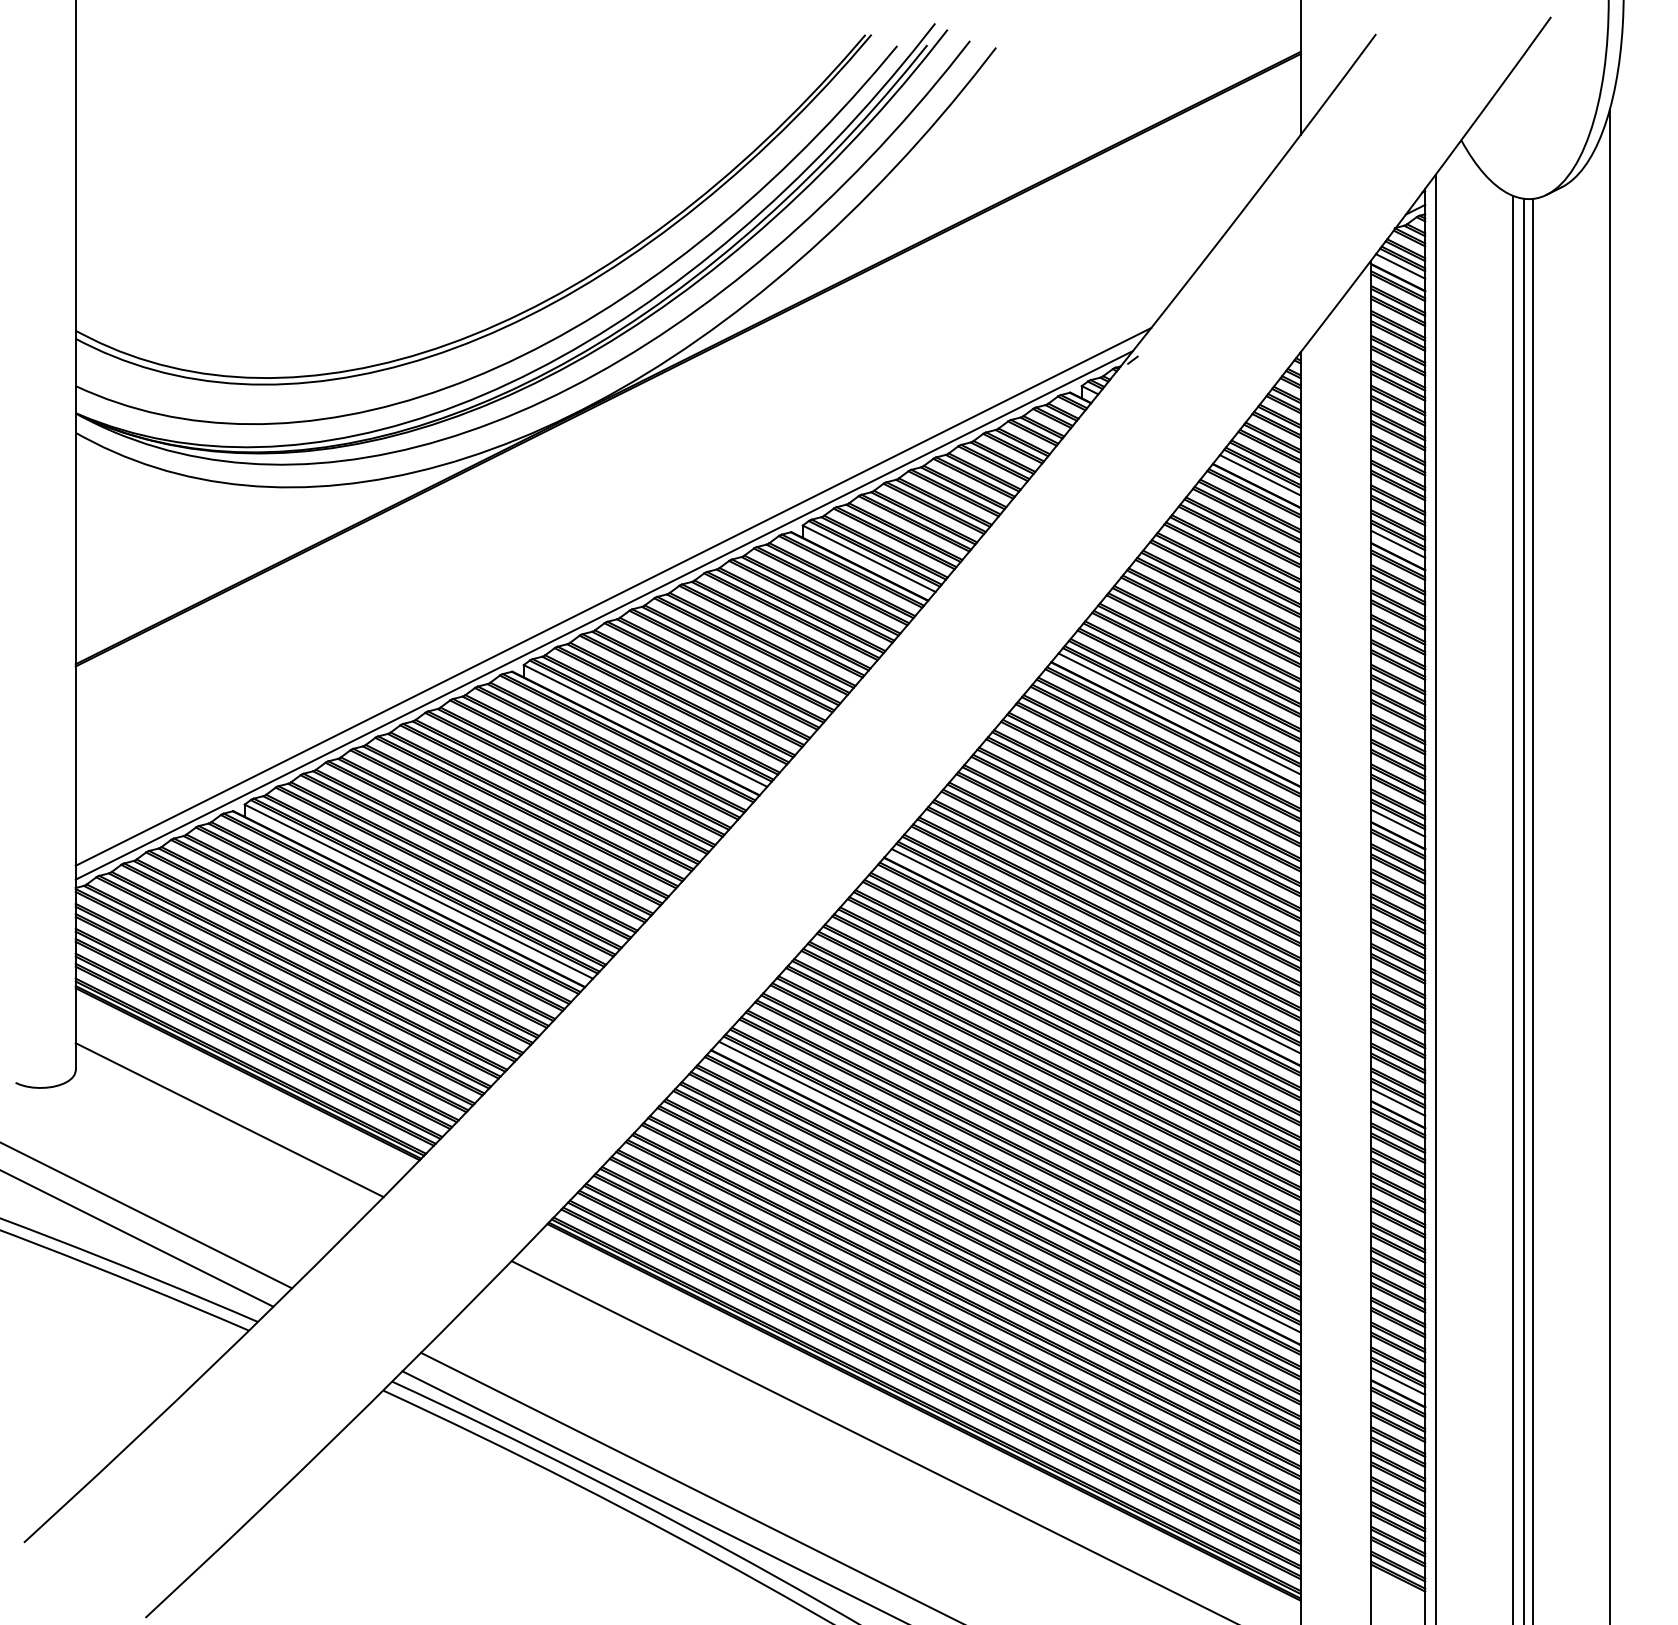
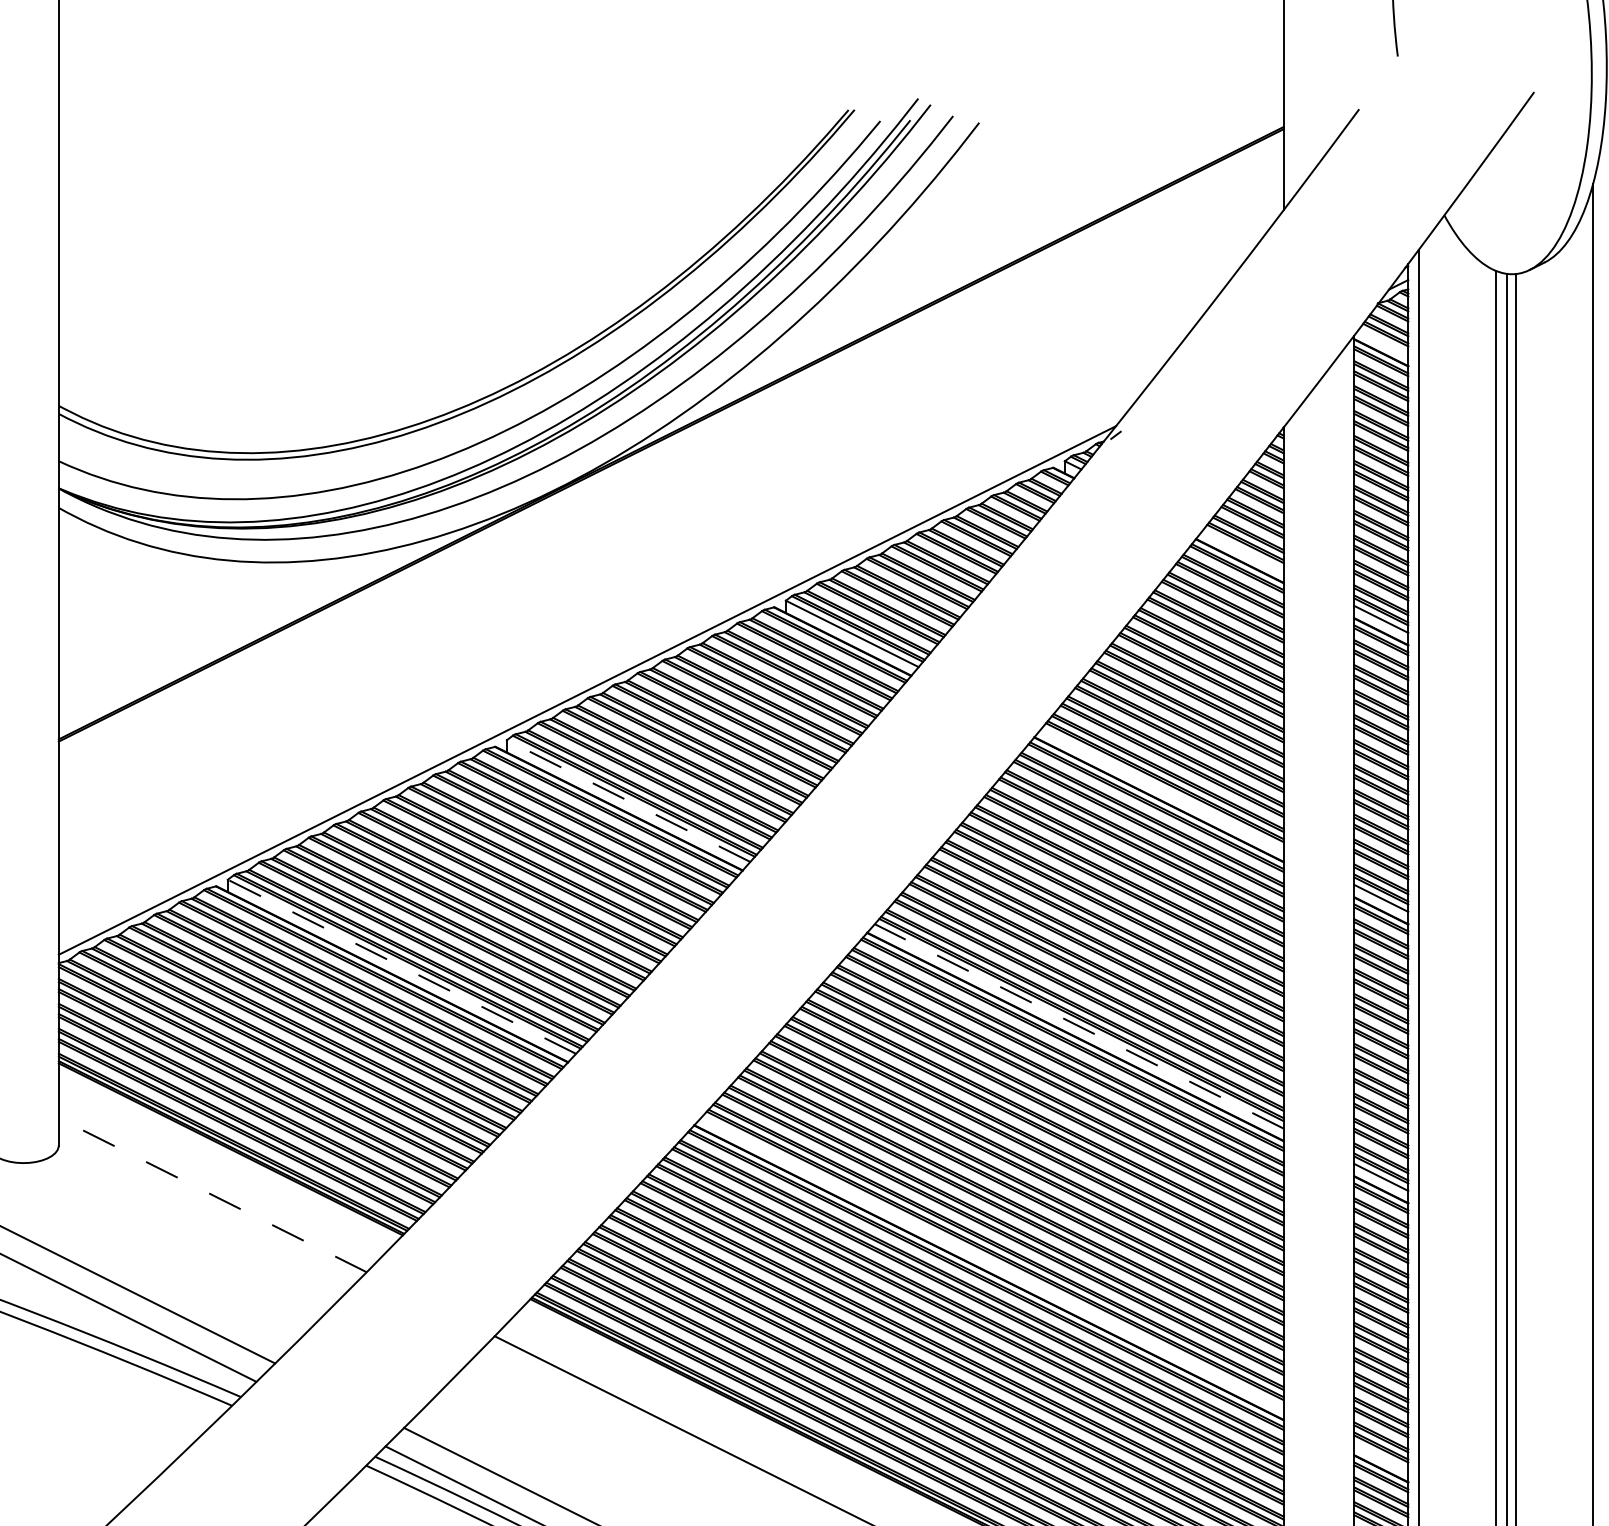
line: (1400, 266) -> (1383, 341), removed
line: (1259, 475) -> (1242, 550), removed
line: (613, 596) -> (596, 671), removed
line: (1179, 713) -> (1162, 788), removed
line: (645, 725) -> (628, 800), solid -> dashed
line: (418, 891) -> (401, 966), solid -> dashed
line: (1096, 951) -> (1079, 1026), solid -> dashed
line: (229, 1119) -> (212, 1194), solid -> dashed
line: (1009, 1186) -> (992, 1261), removed
line: (1398, 1380) -> (1381, 1455), removed

